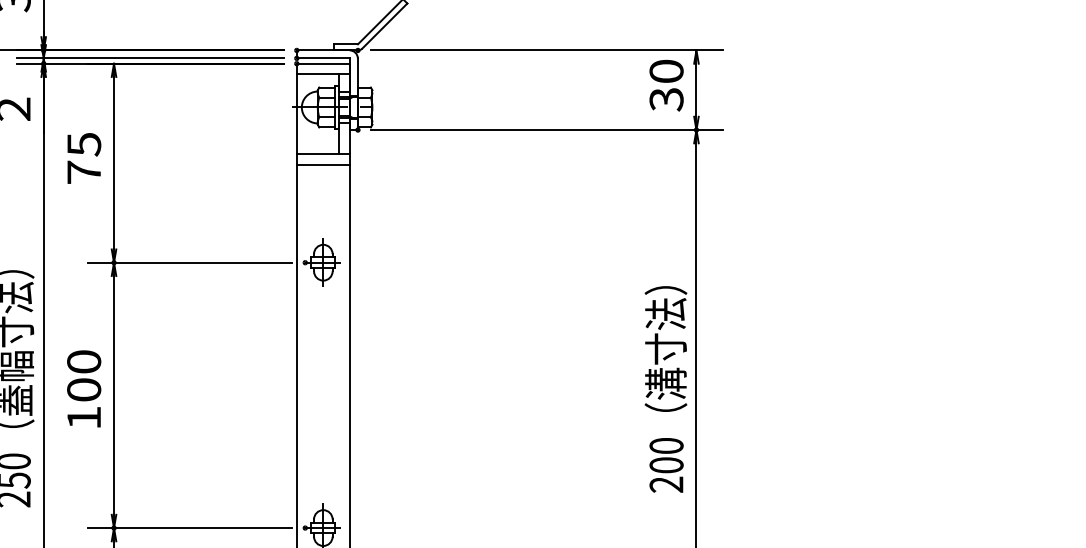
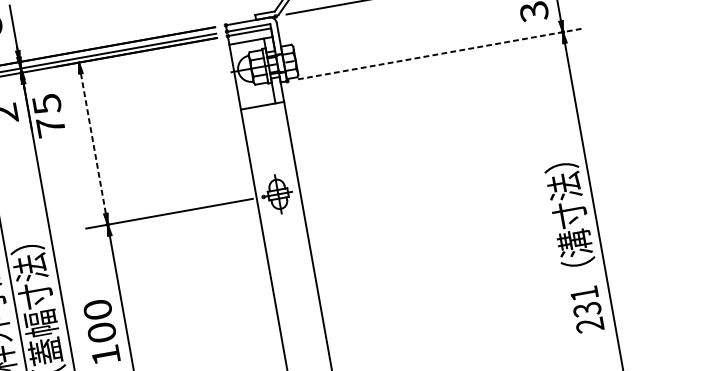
line: (547, 130) -> (441, 54), solid -> dashed
text: (84, 158) -> (49, 115), moved
line: (114, 163) -> (93, 143), solid -> dashed
line: (322, 164) -> (263, 114), removed
text: (666, 455) -> (585, 301), 200 -> 231

